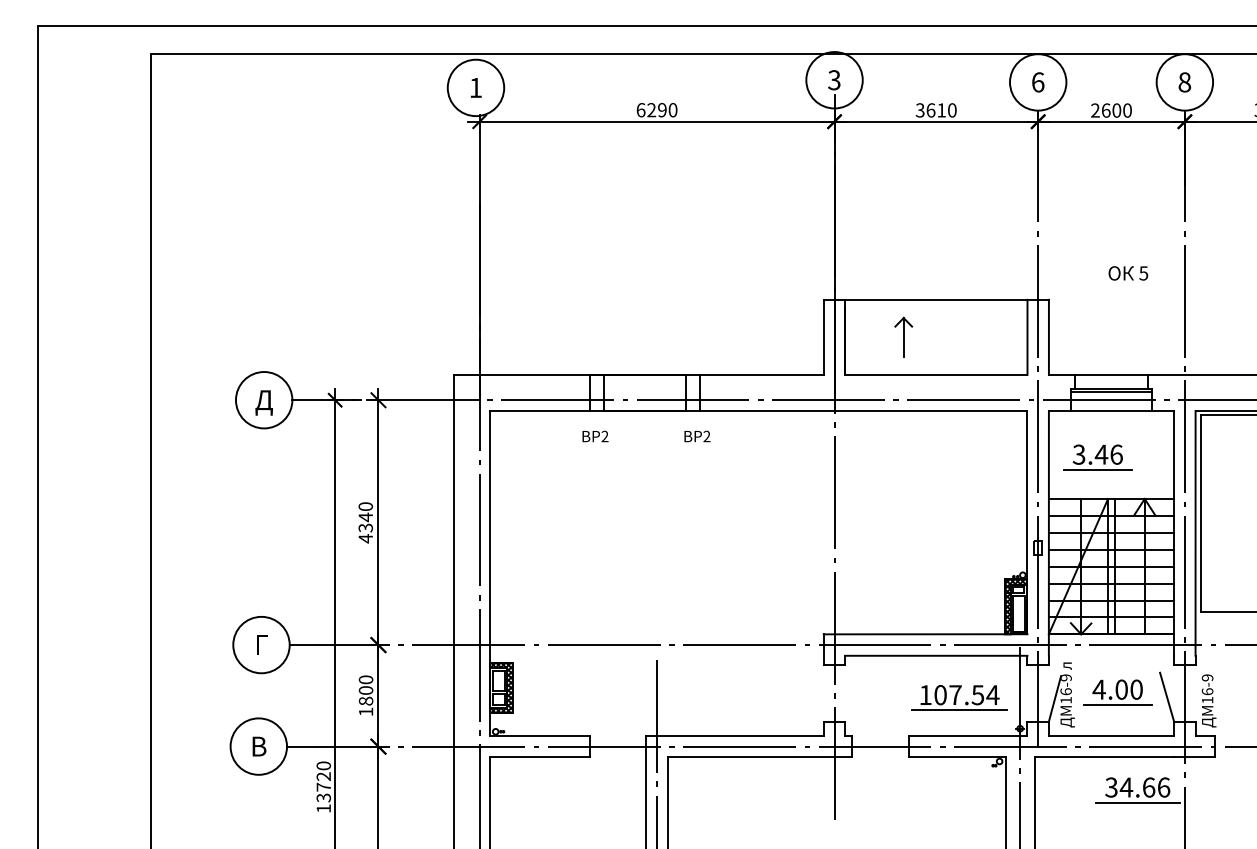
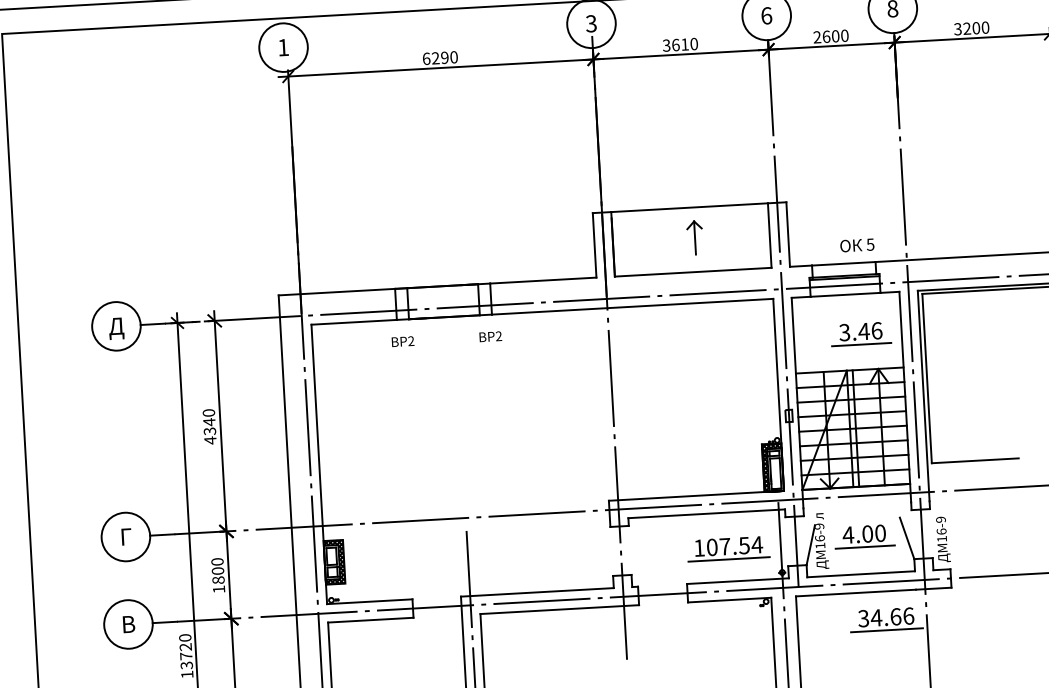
text: (1128, 273) -> (857, 245), moved
part: (903, 336) -> (694, 237), moved
part: (1097, 457) -> (860, 334), moved

